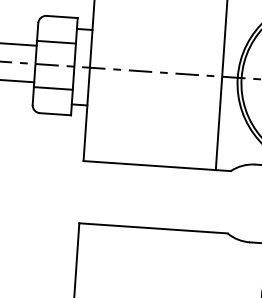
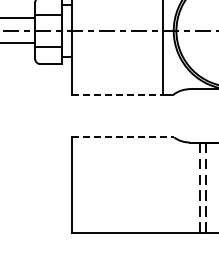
line: (150, 165) -> (118, 94), solid -> dashed
line: (153, 228) -> (123, 137), solid -> dashed

